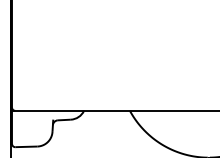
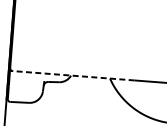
line: (85, 110) -> (72, 75), solid -> dashed

